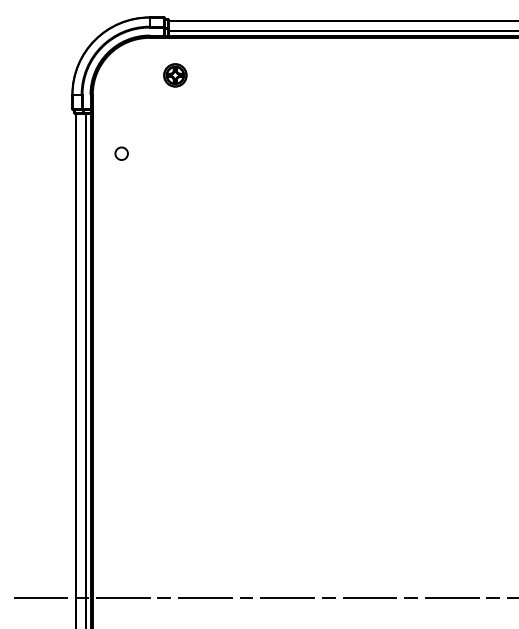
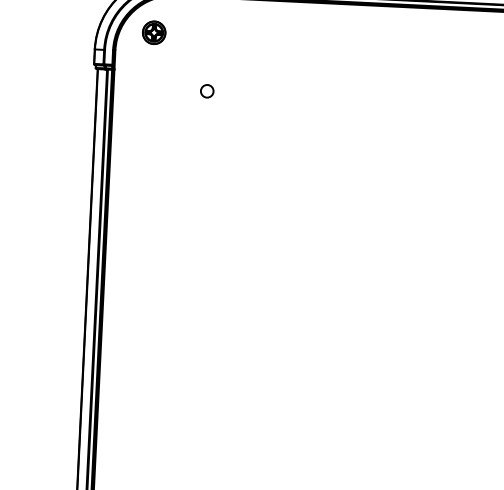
part: (175, 75) -> (154, 32), moved
circle: (121, 153) -> (207, 91), moved

